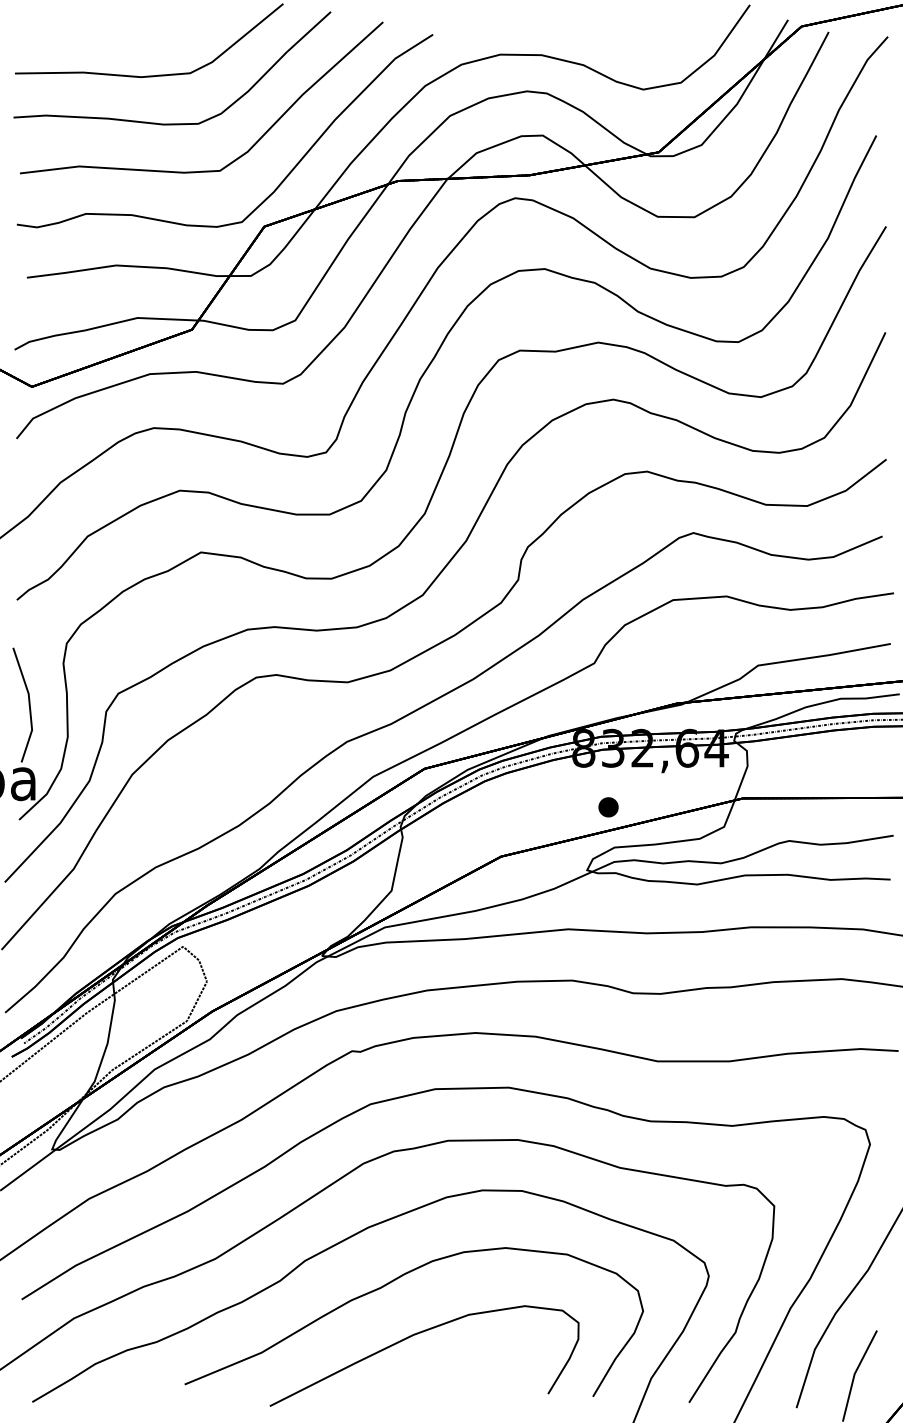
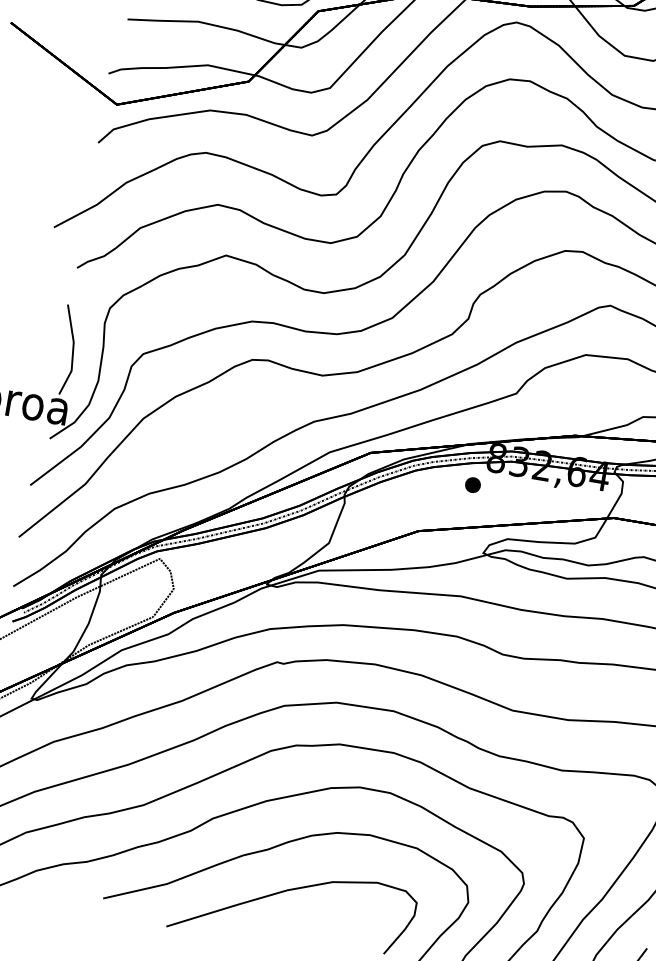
part: (608, 807) -> (472, 485), moved

